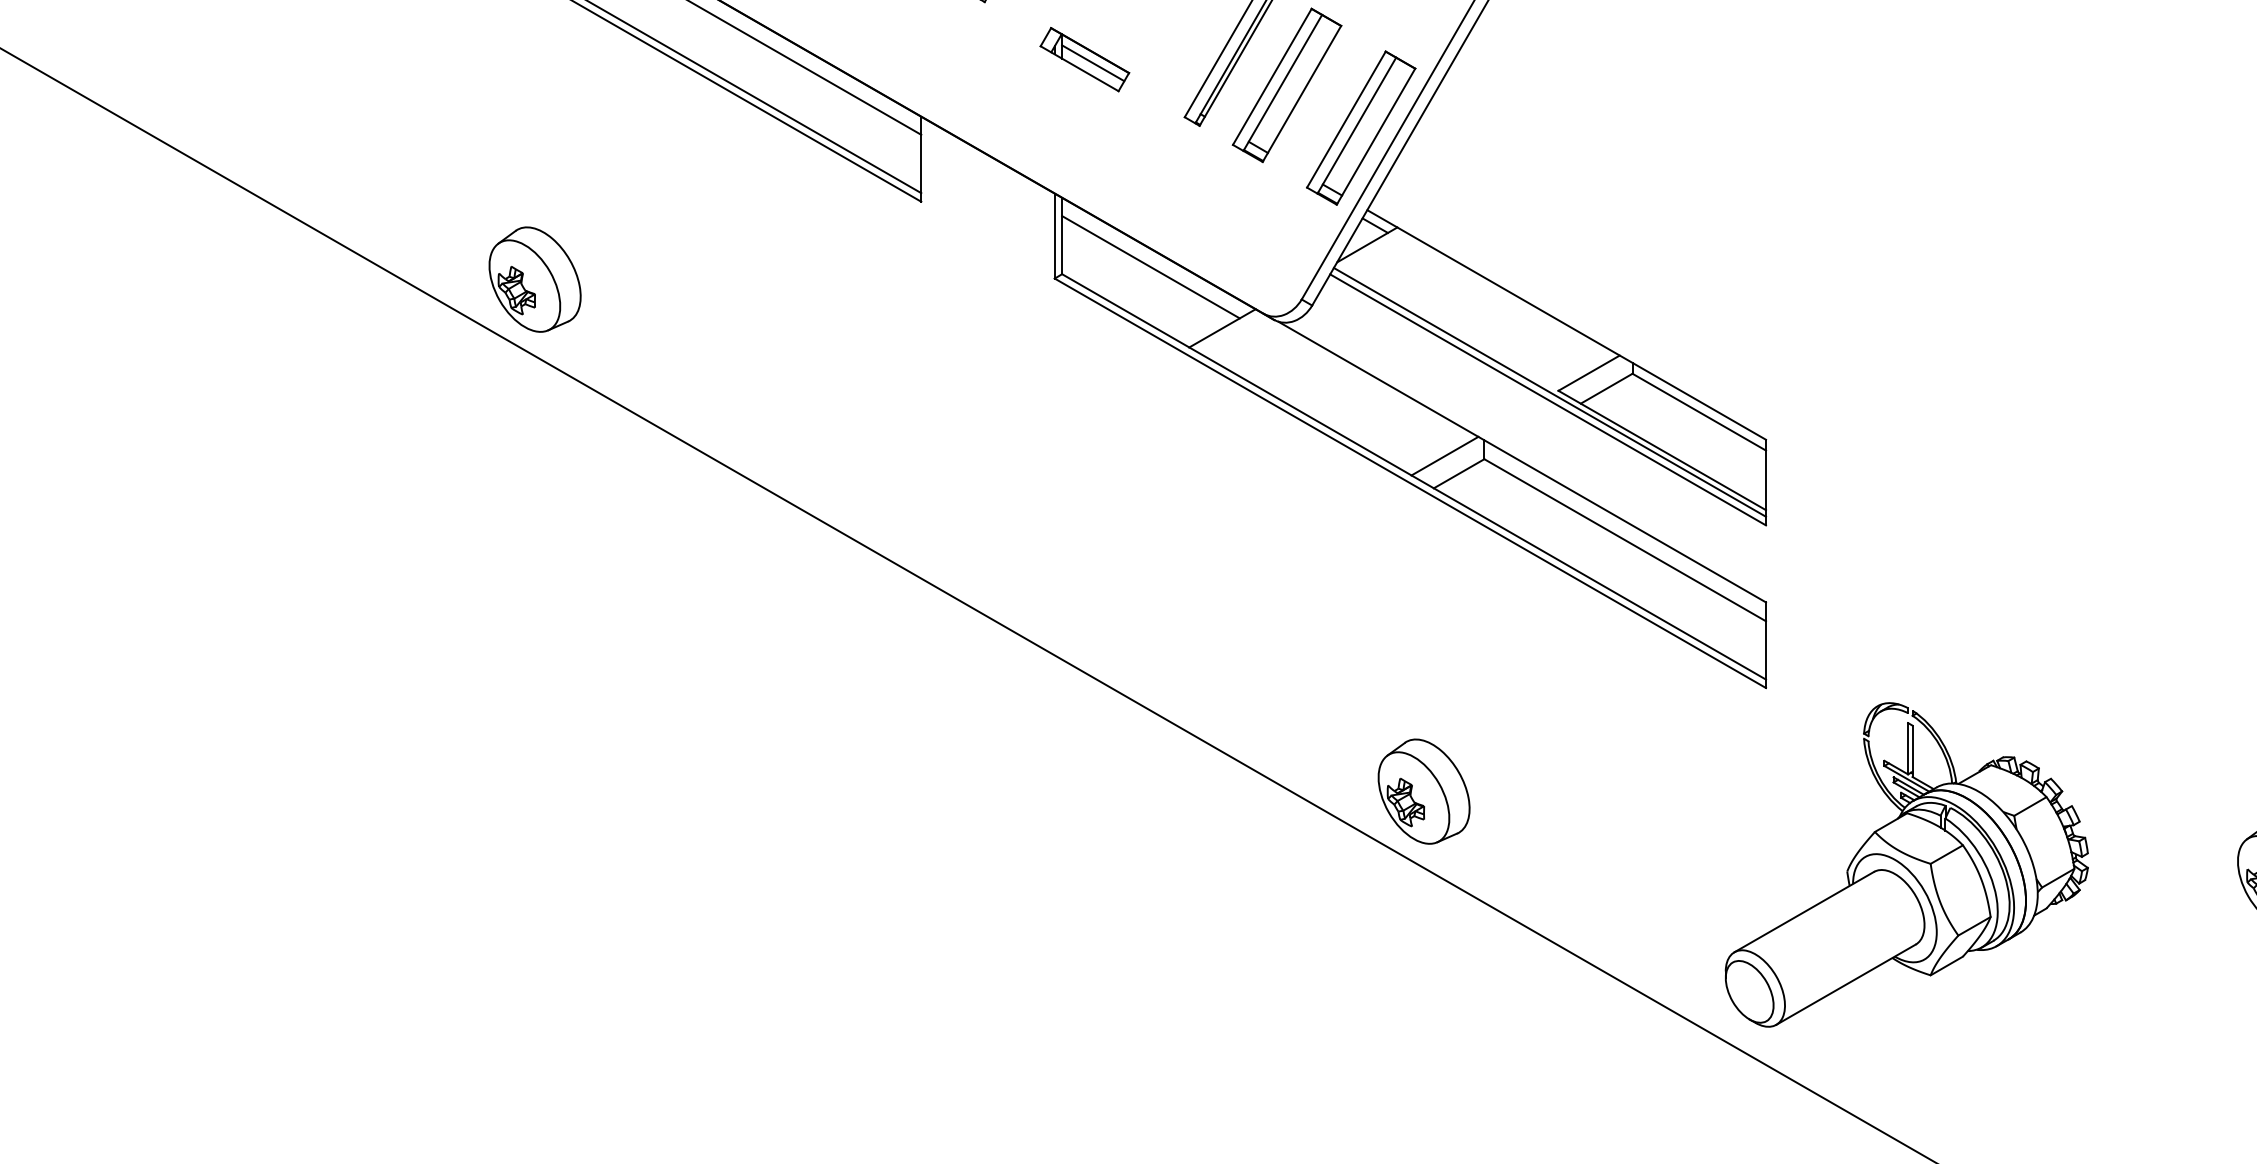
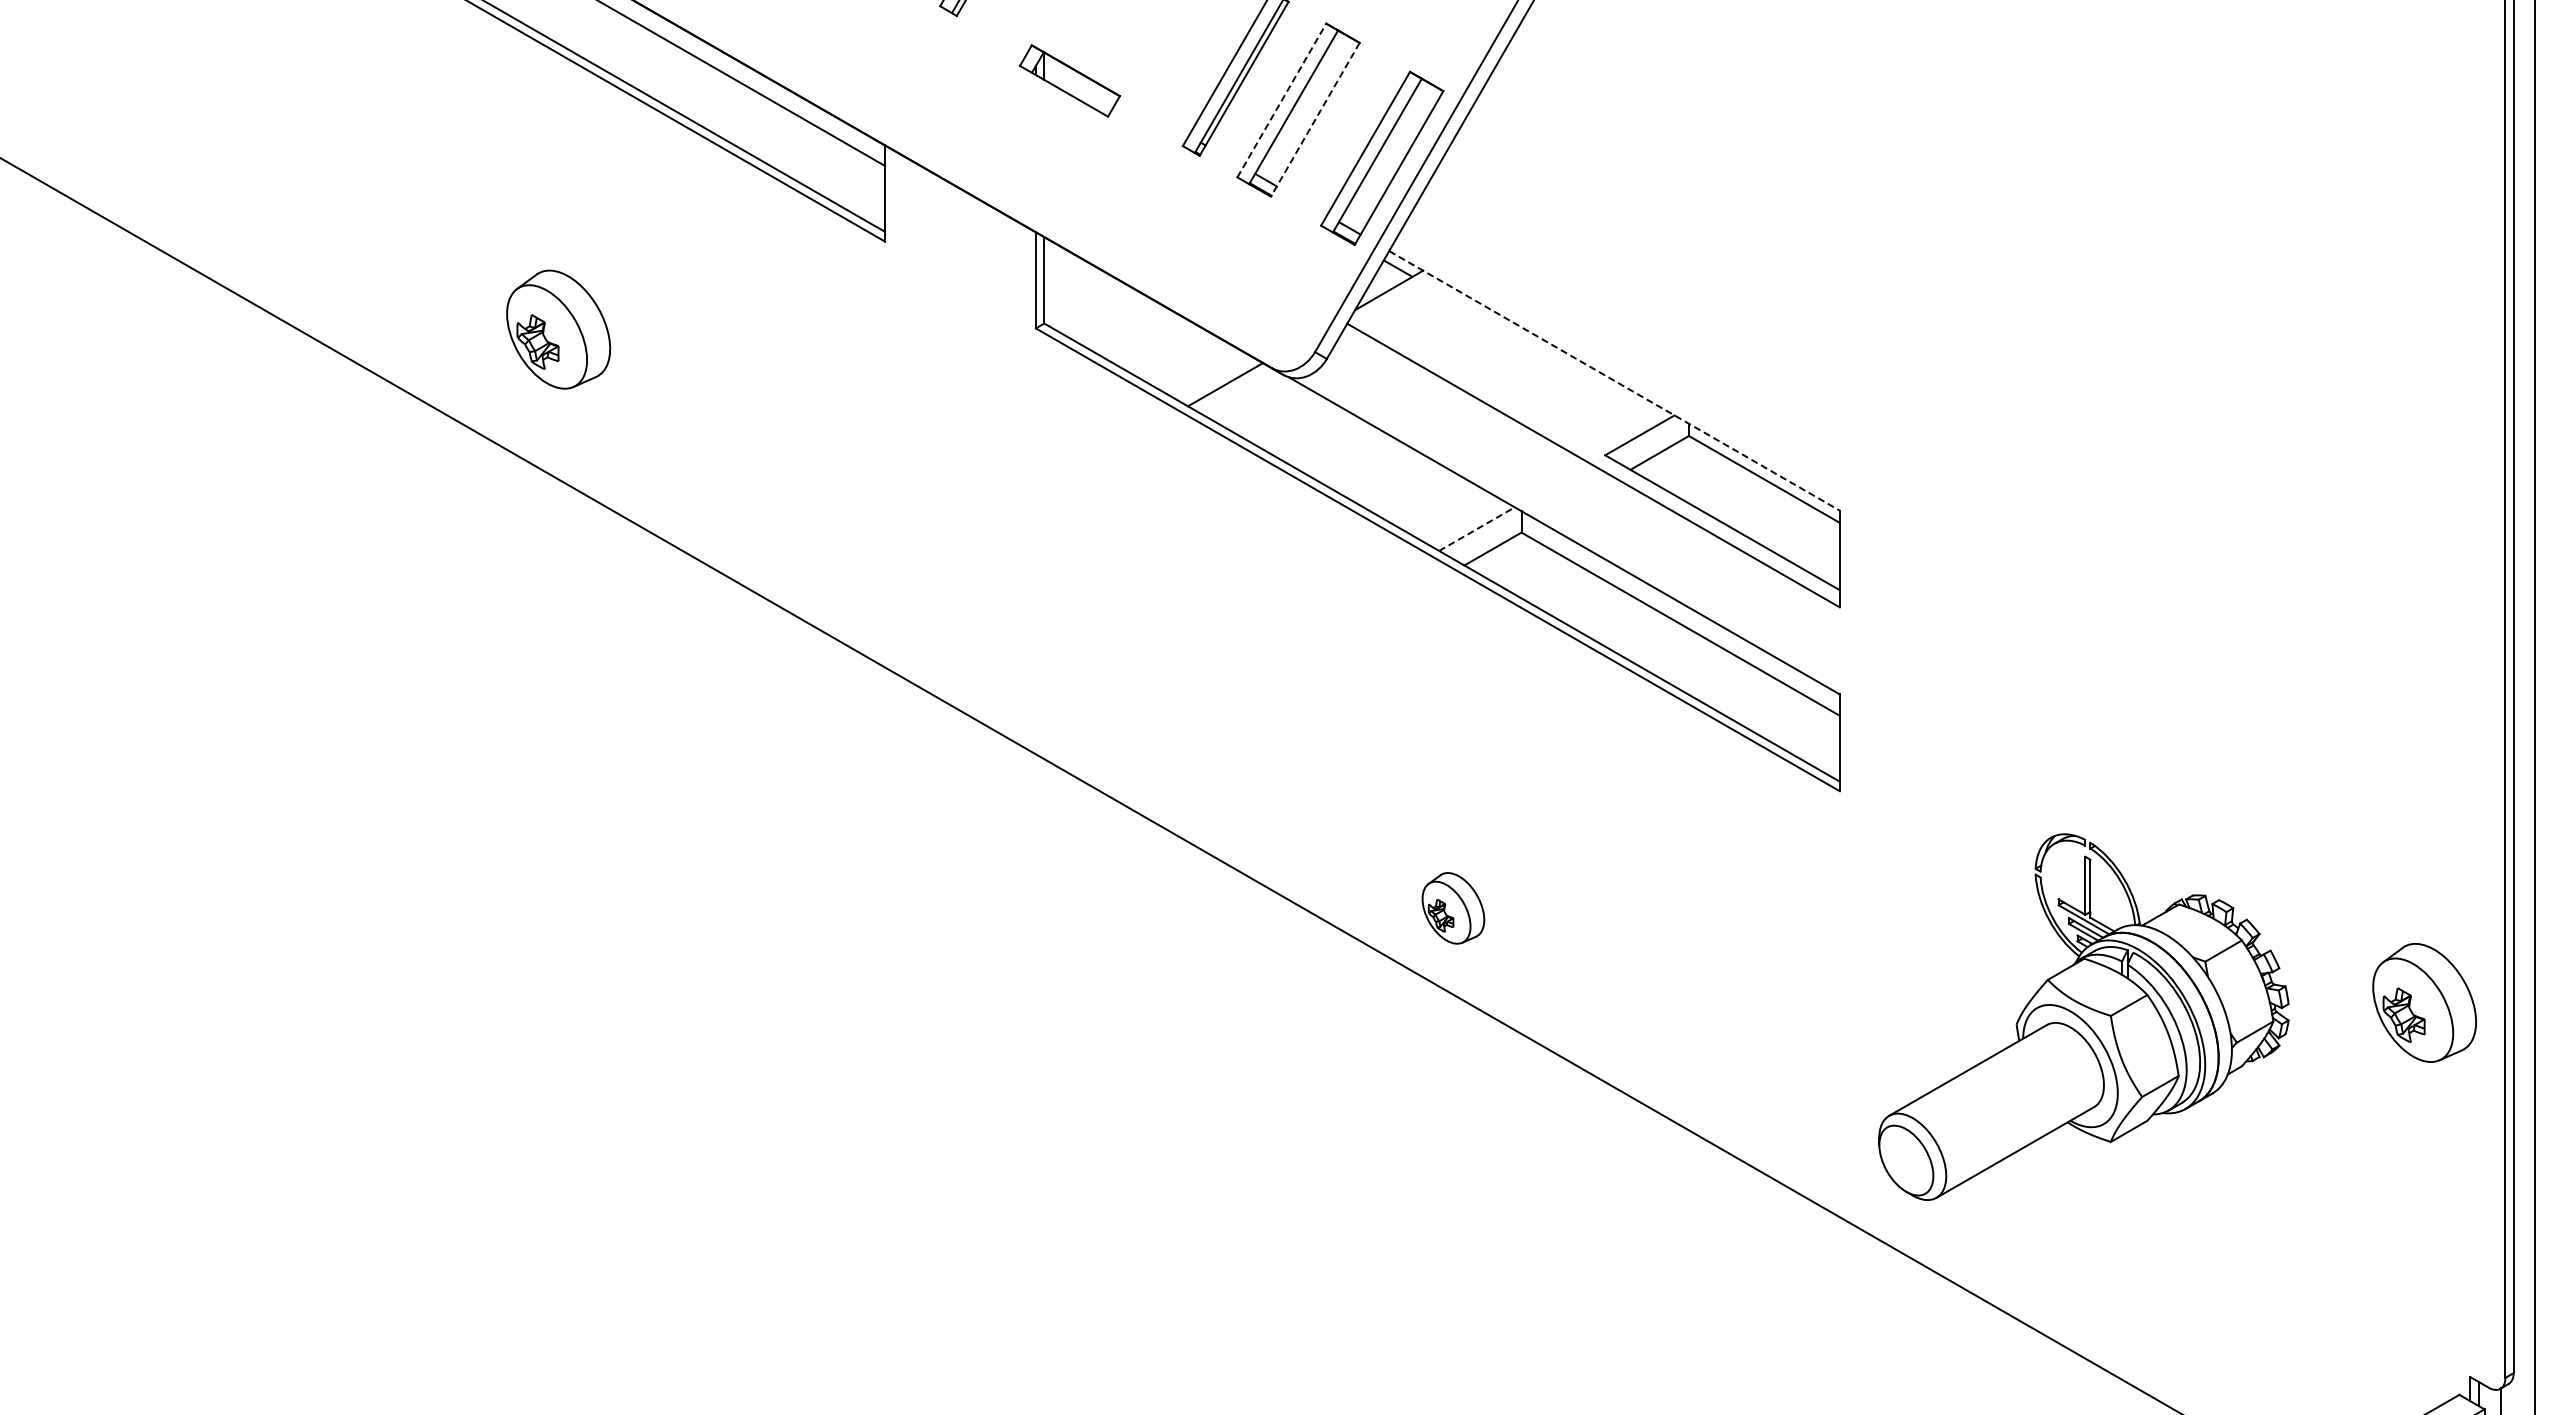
line: (1093, 62) -> (1079, 84), removed
line: (1272, 76) -> (1281, 100), solid -> dashed
line: (1302, 93) -> (1315, 119), solid -> dashed
line: (1150, 267) -> (1144, 315), removed
part: (534, 279) -> (558, 329), moved
line: (1566, 324) -> (1614, 380), solid -> dashed
line: (1549, 391) -> (1595, 456), removed
line: (1444, 456) -> (1476, 529), solid -> dashed
part: (1424, 791) -> (1453, 908), size x0.6
part: (1906, 864) -> (2083, 1016), moved

